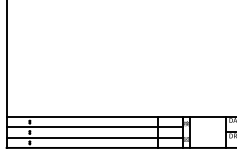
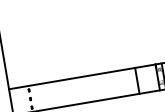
line: (94, 127) -> (83, 85), removed
line: (94, 137) -> (85, 94), removed

